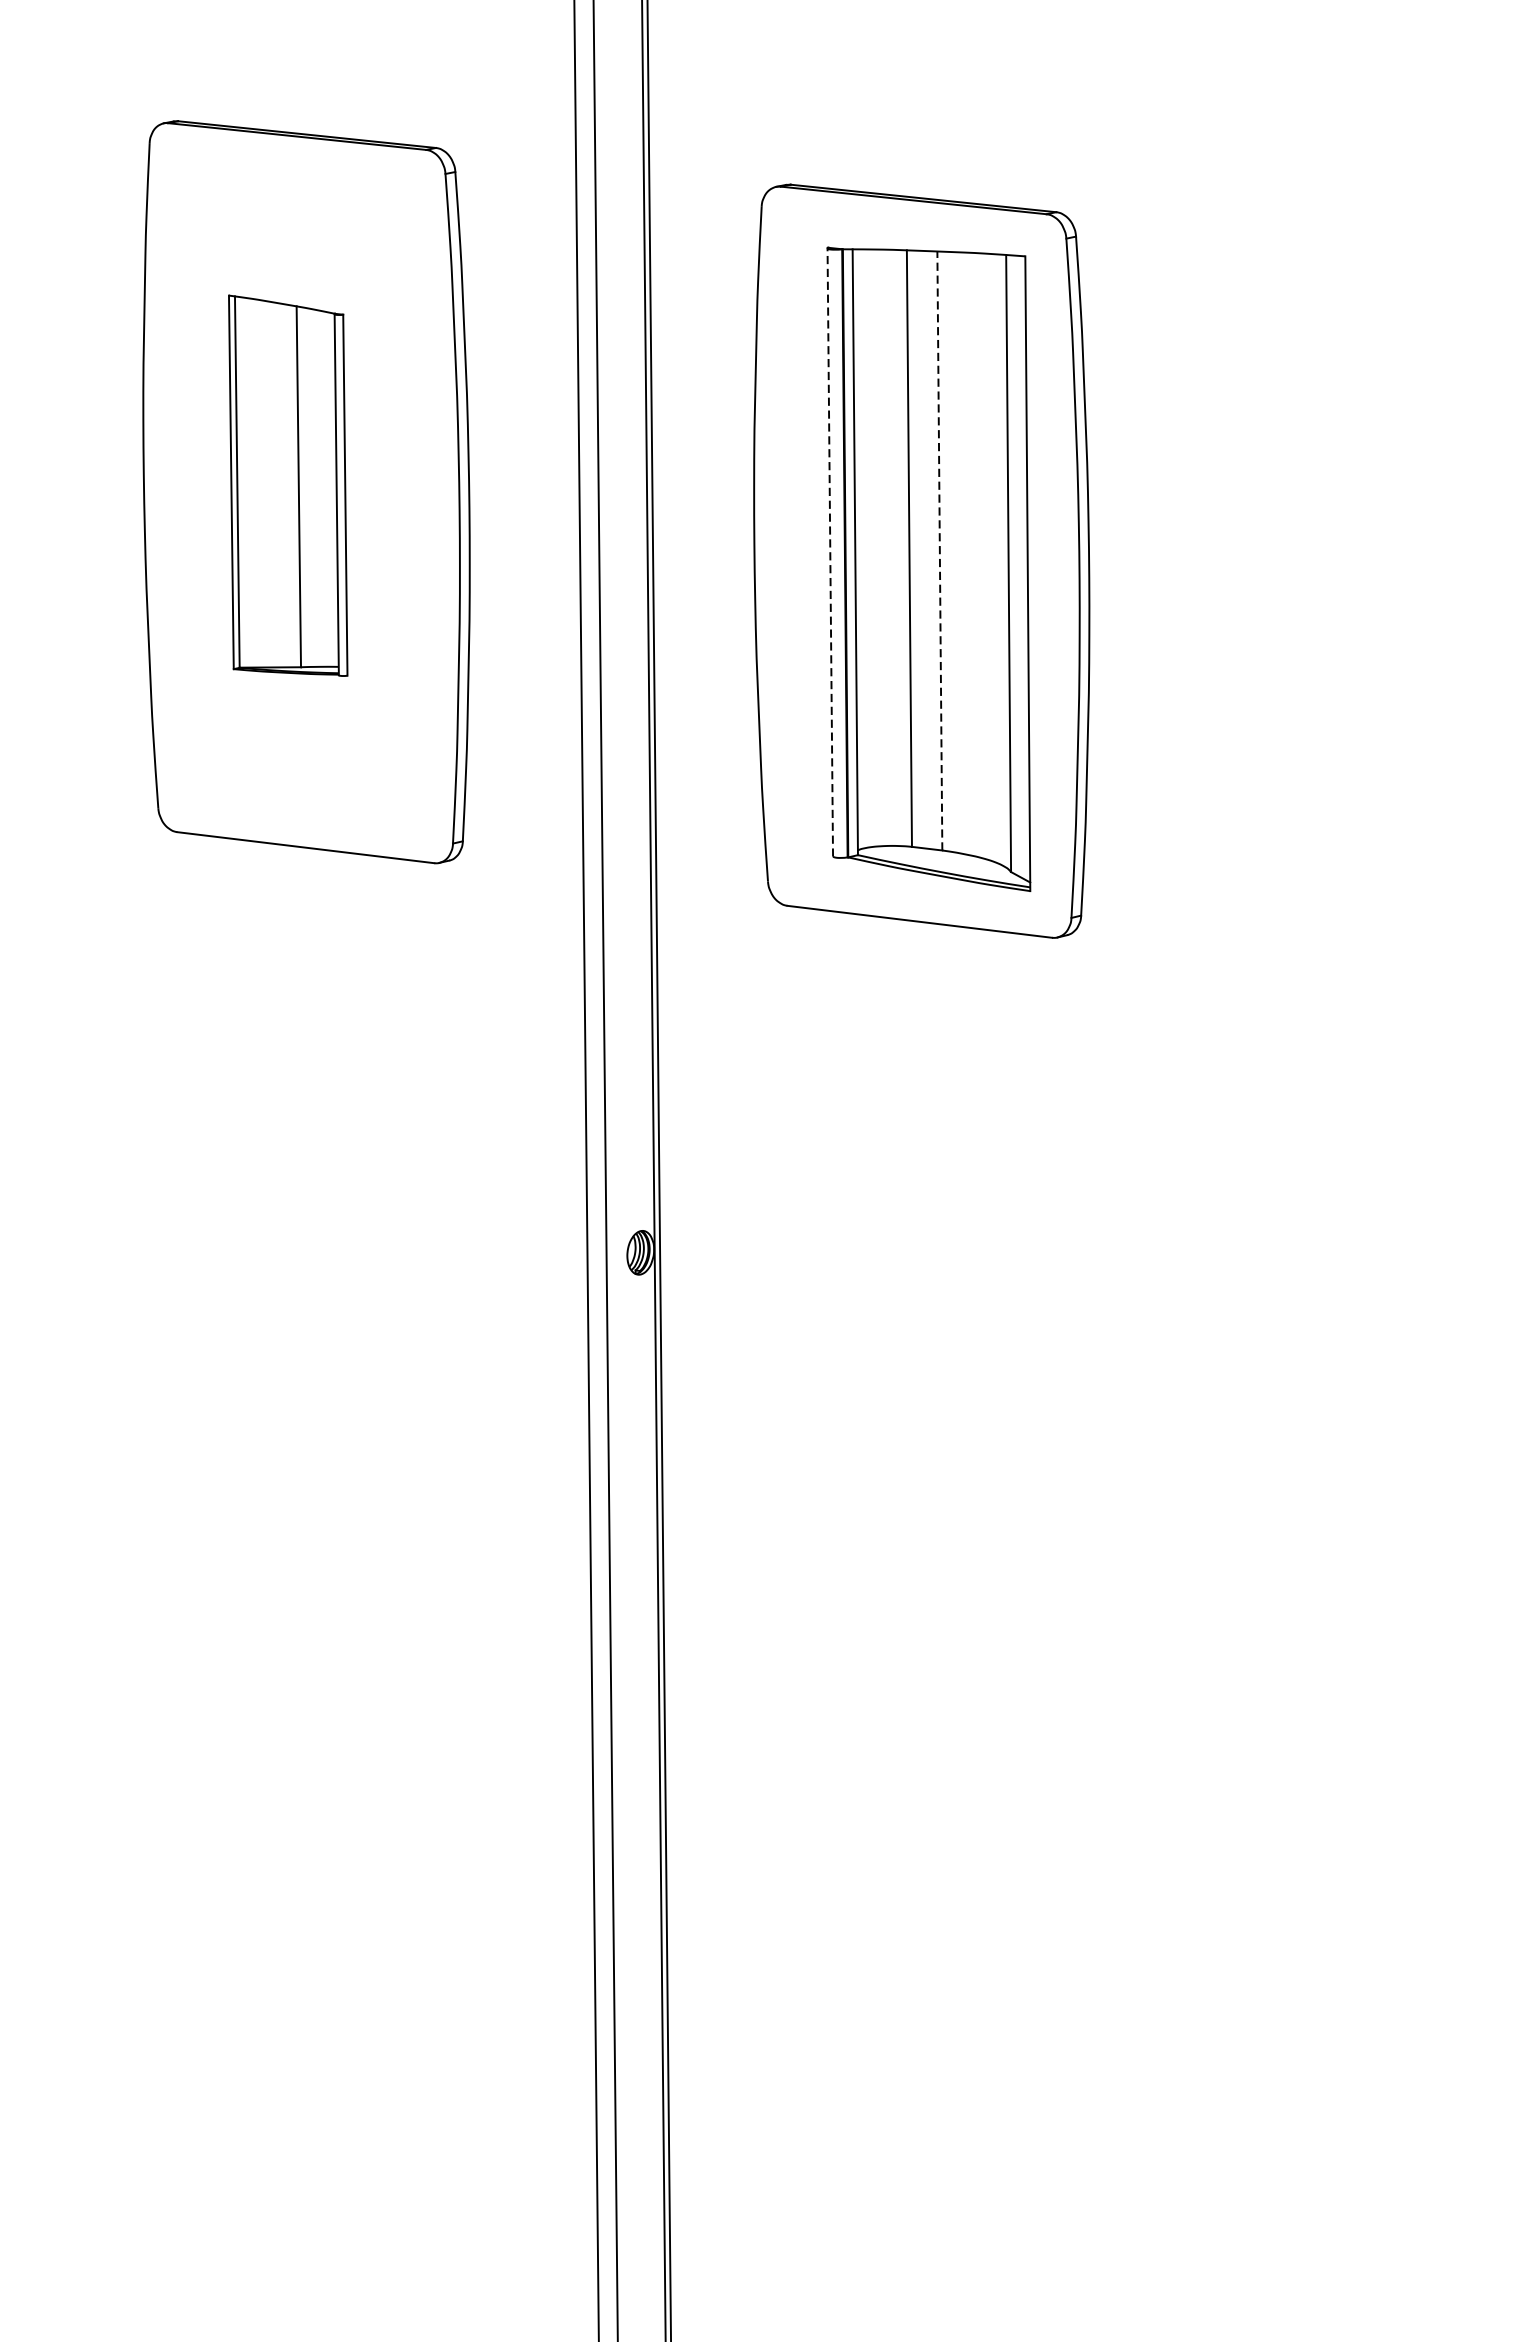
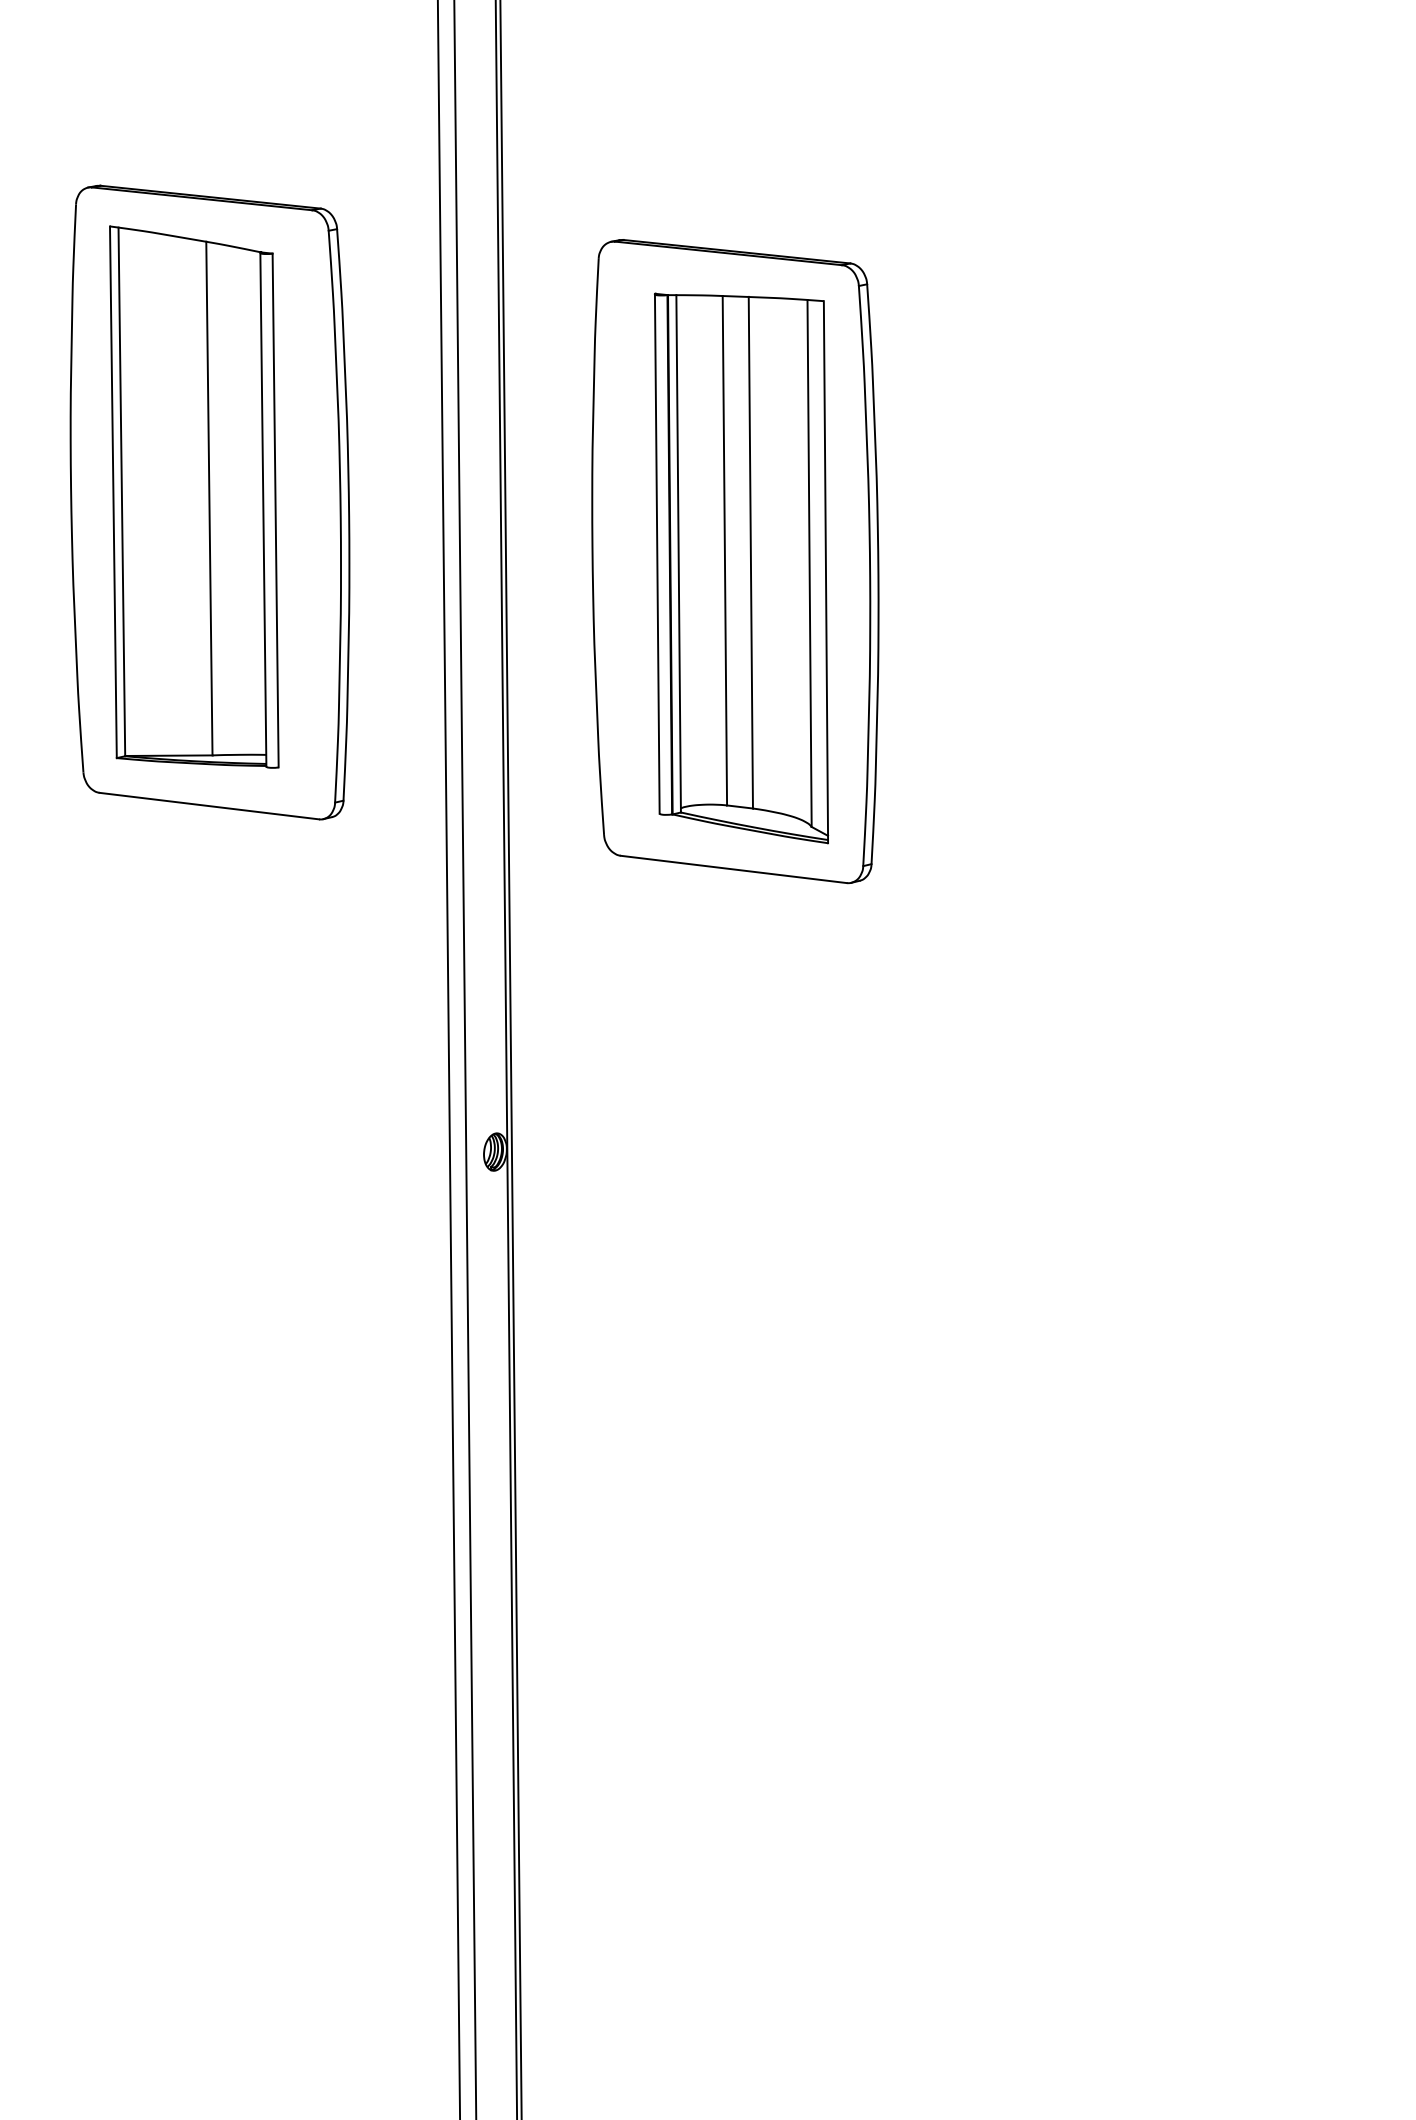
part: (288, 485) -> (194, 496), size x1.67
line: (939, 550) -> (750, 552), dashed -> solid
line: (830, 553) -> (657, 554), dashed -> solid

